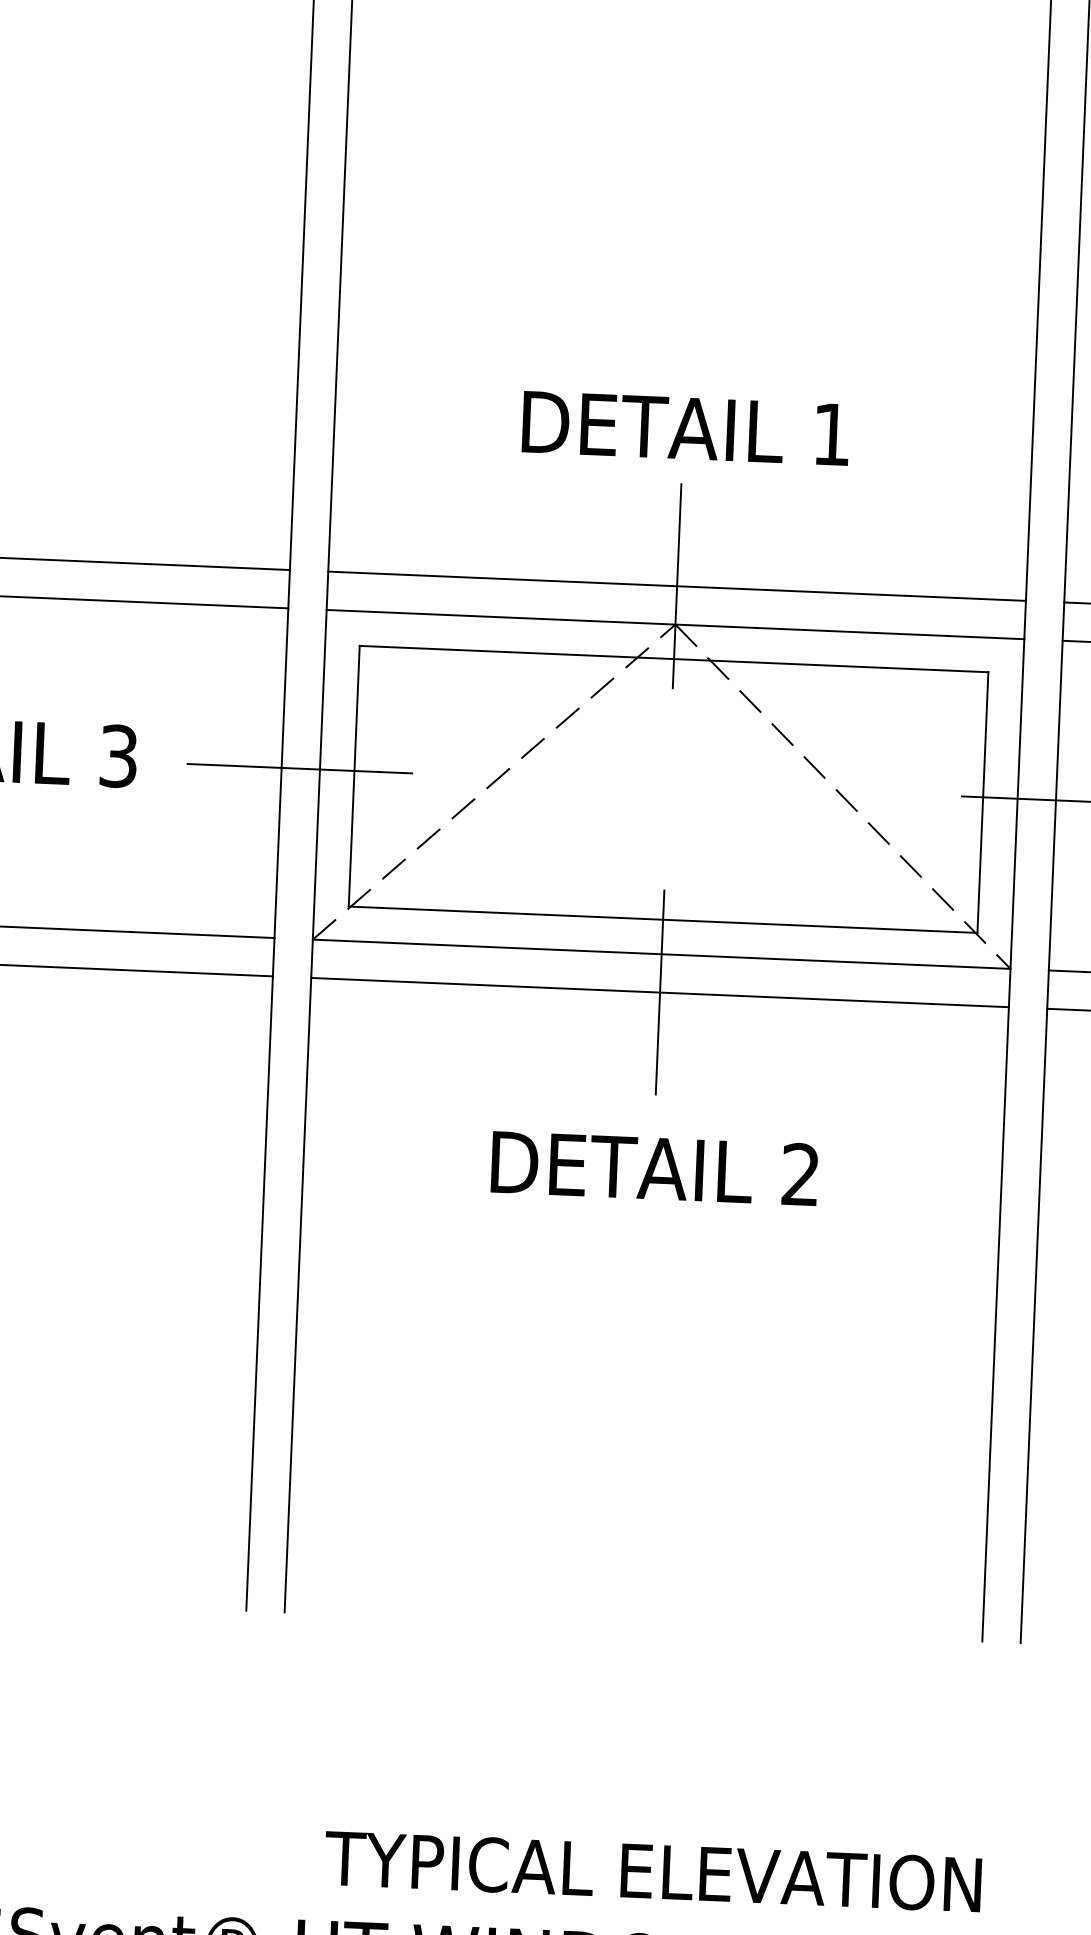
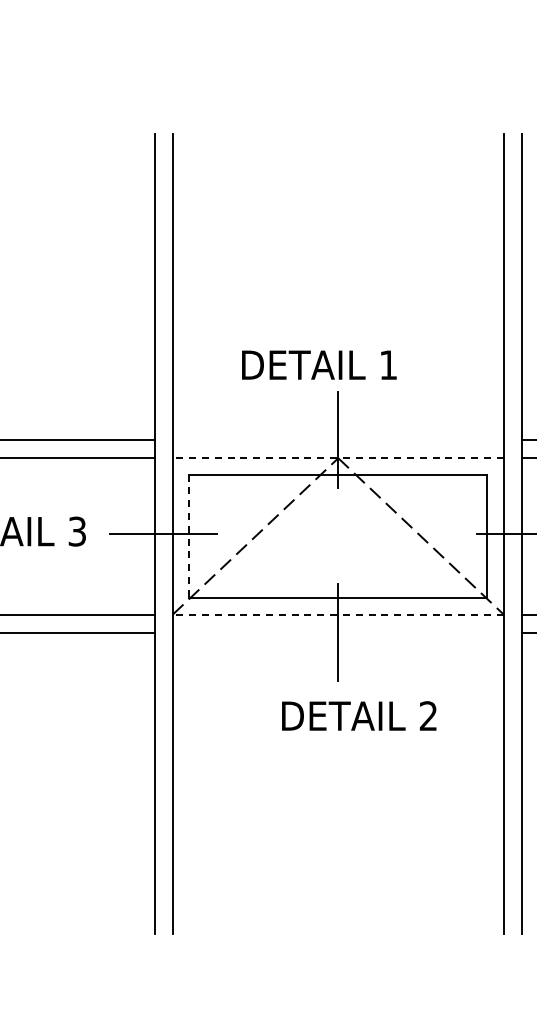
text: (686, 427) -> (319, 364), moved
line: (675, 587) -> (337, 440), removed
line: (673, 625) -> (337, 458), solid -> dashed
line: (354, 776) -> (189, 536), solid -> dashed
line: (659, 954) -> (337, 614), solid -> dashed
line: (658, 992) -> (337, 632), removed
text: (655, 1167) -> (359, 715), moved

